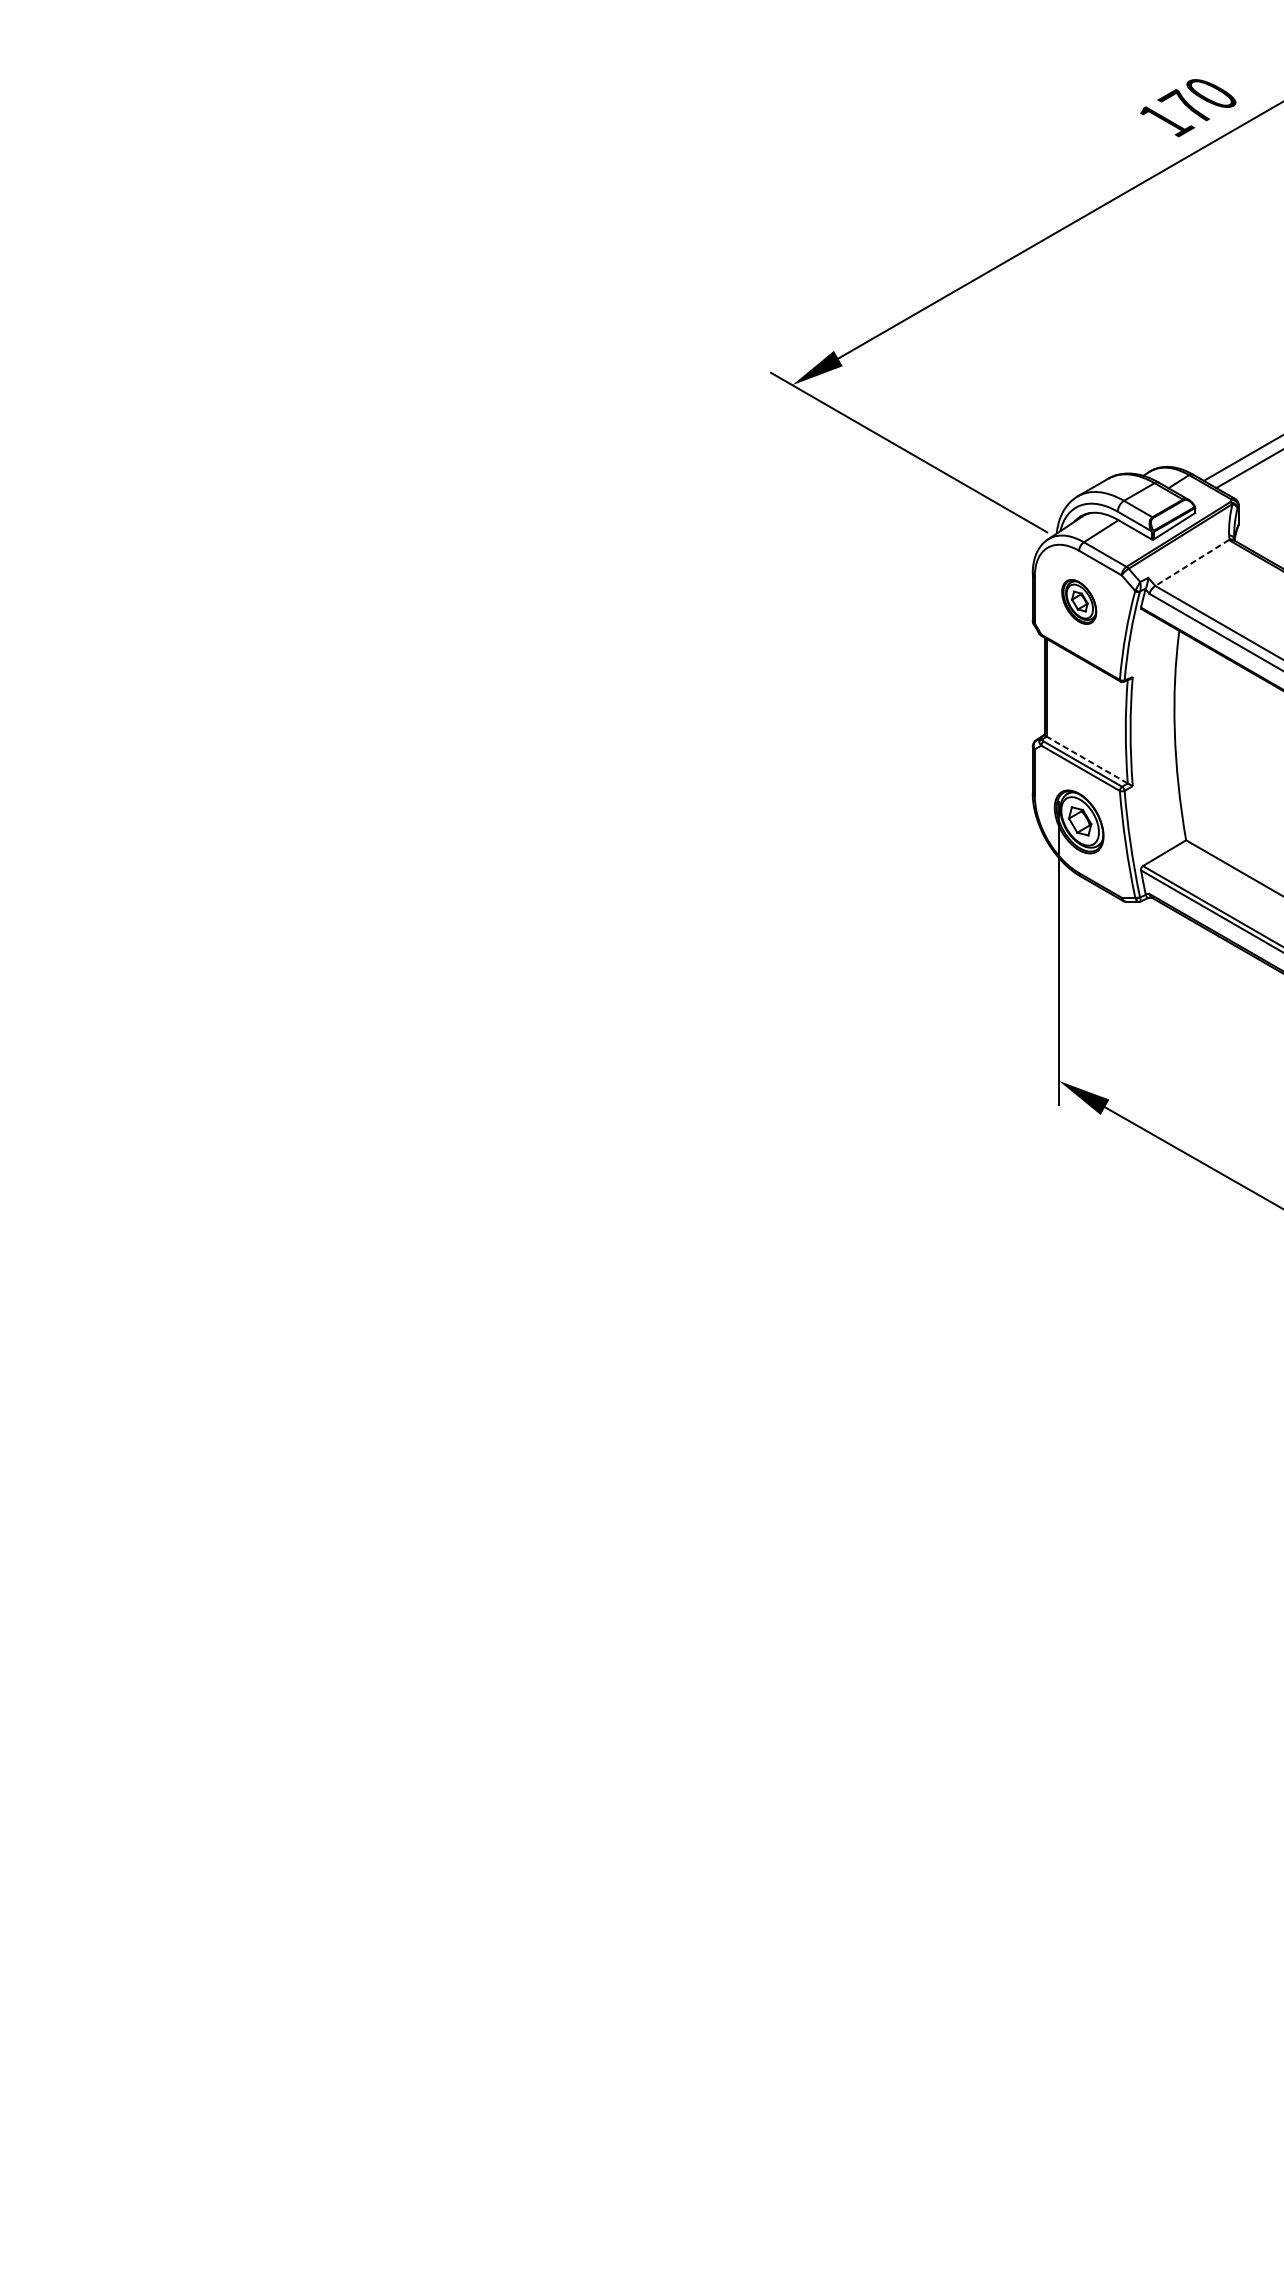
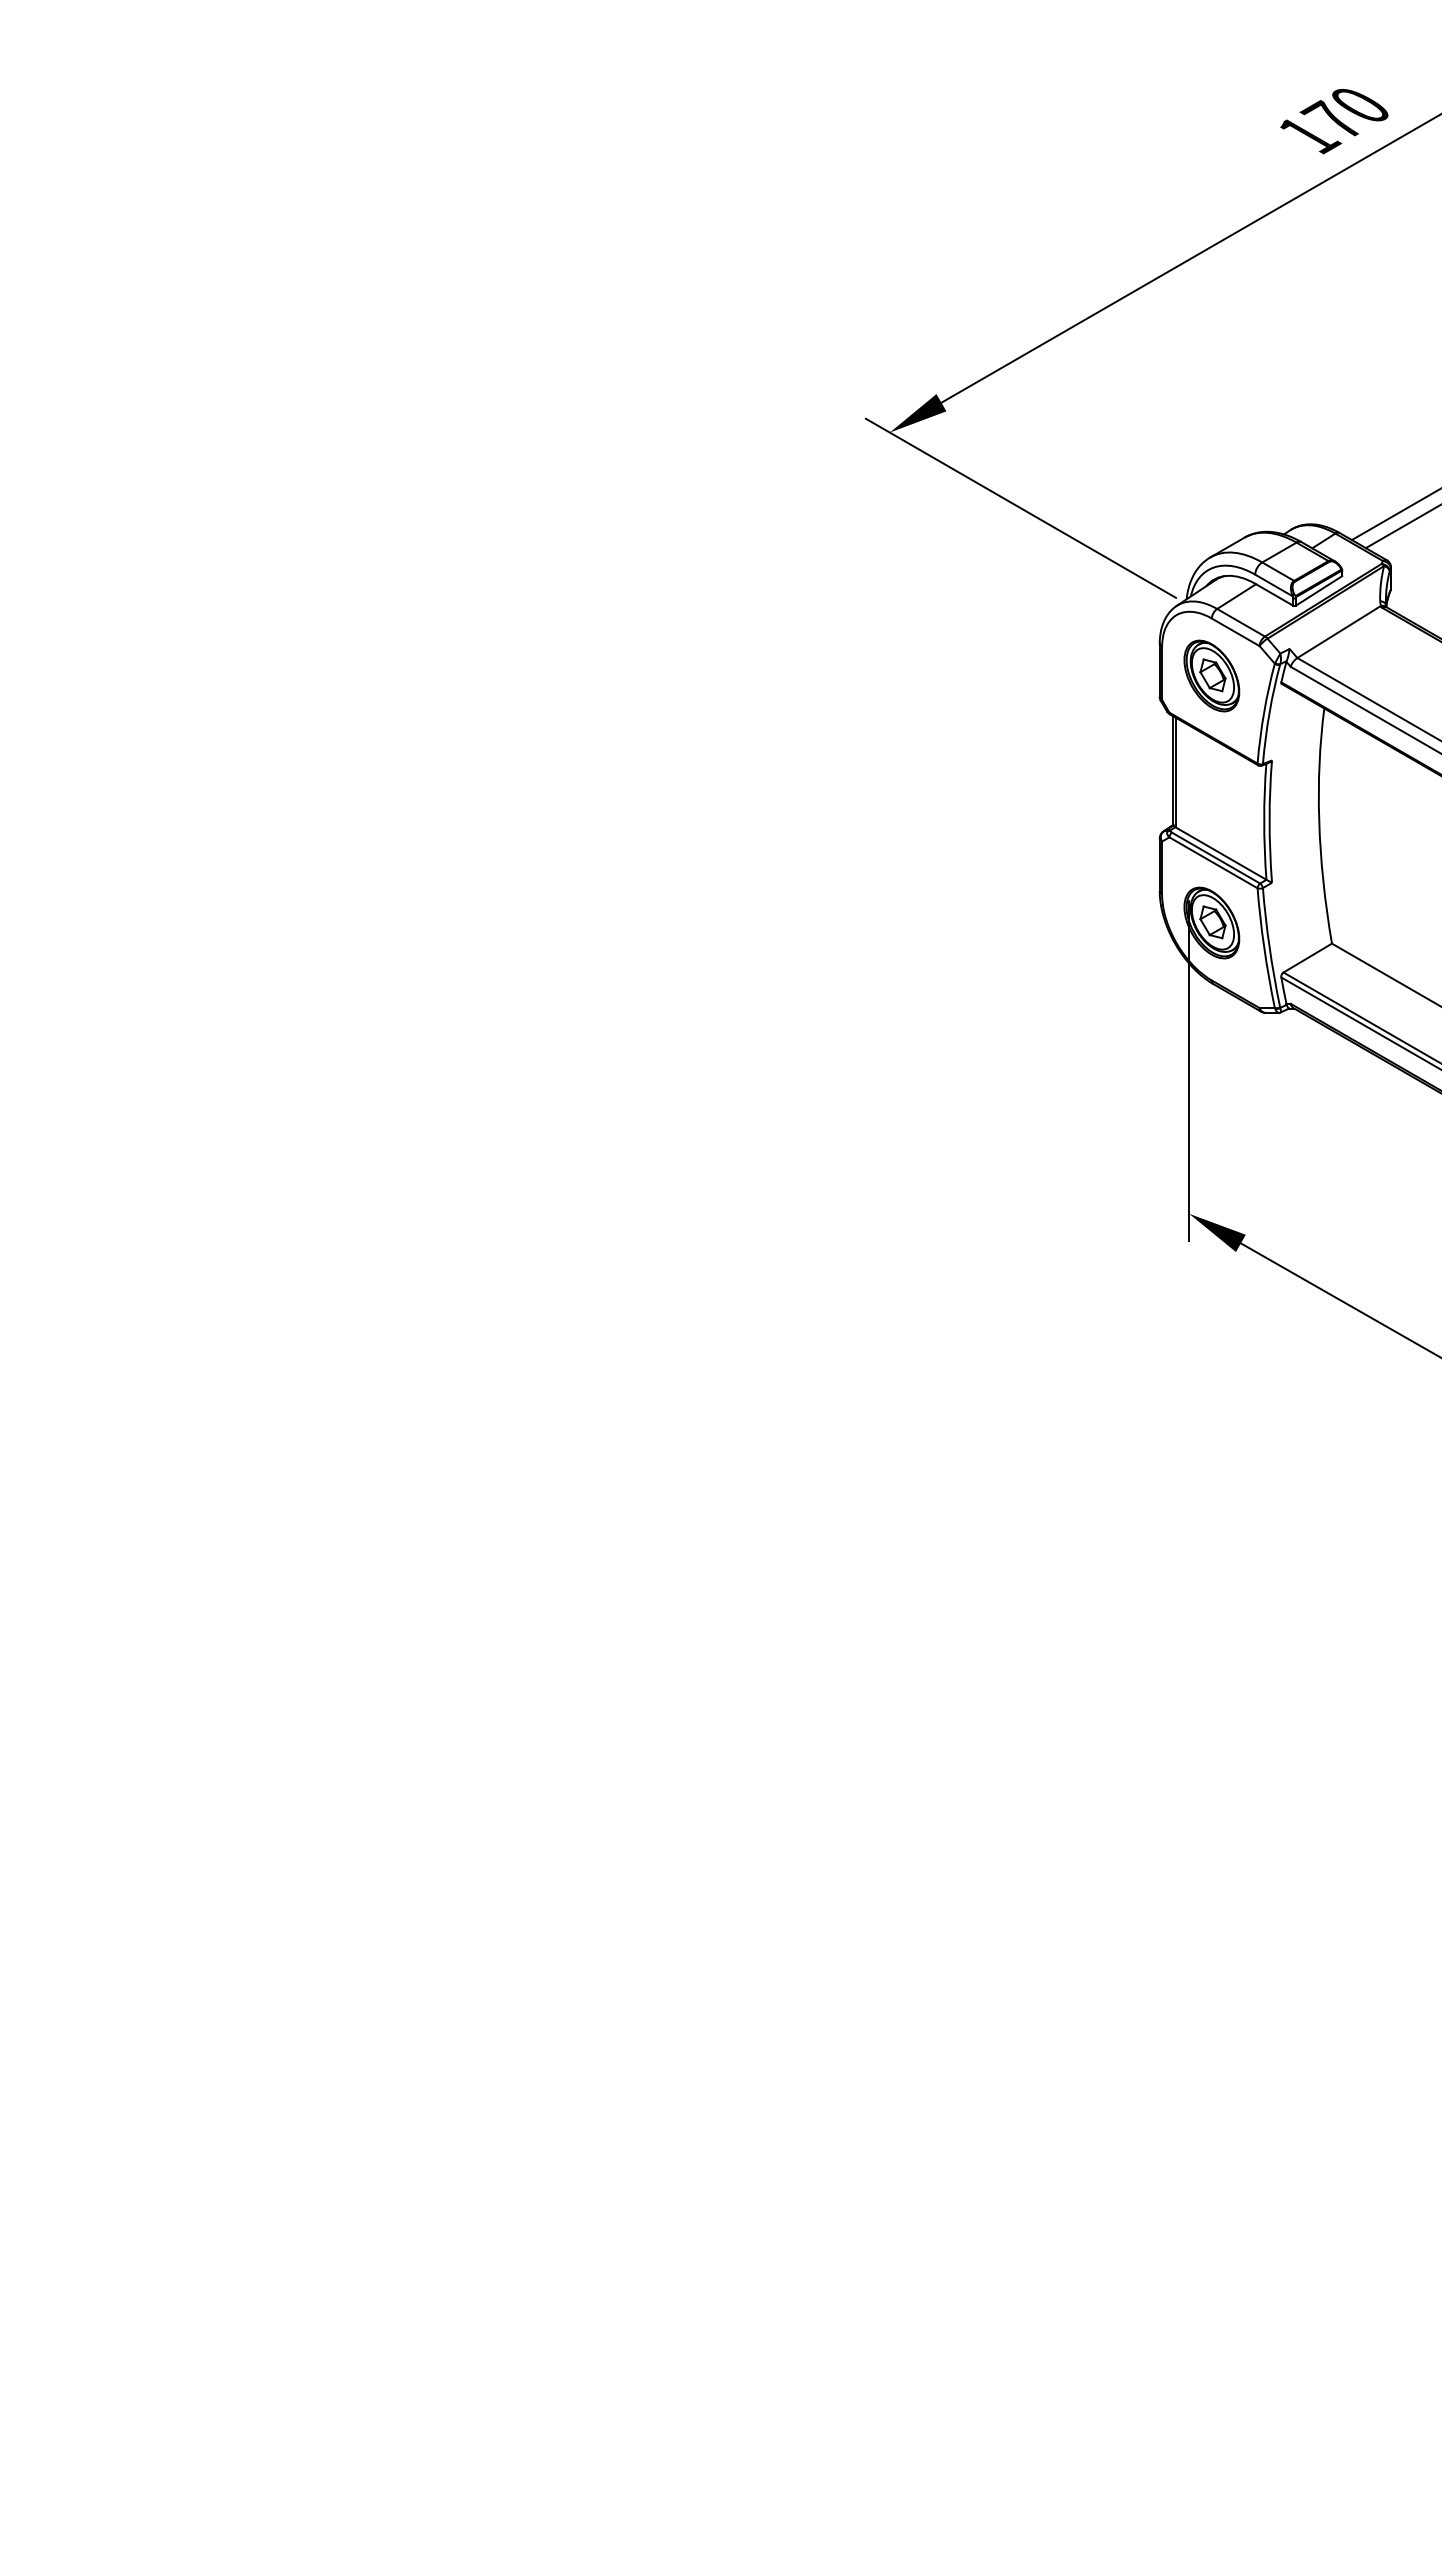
line: (1191, 563) -> (1338, 632), dashed -> solid
part: (1078, 601) -> (1211, 675), size x1.43
line: (1086, 760) -> (1220, 853), dashed -> solid

